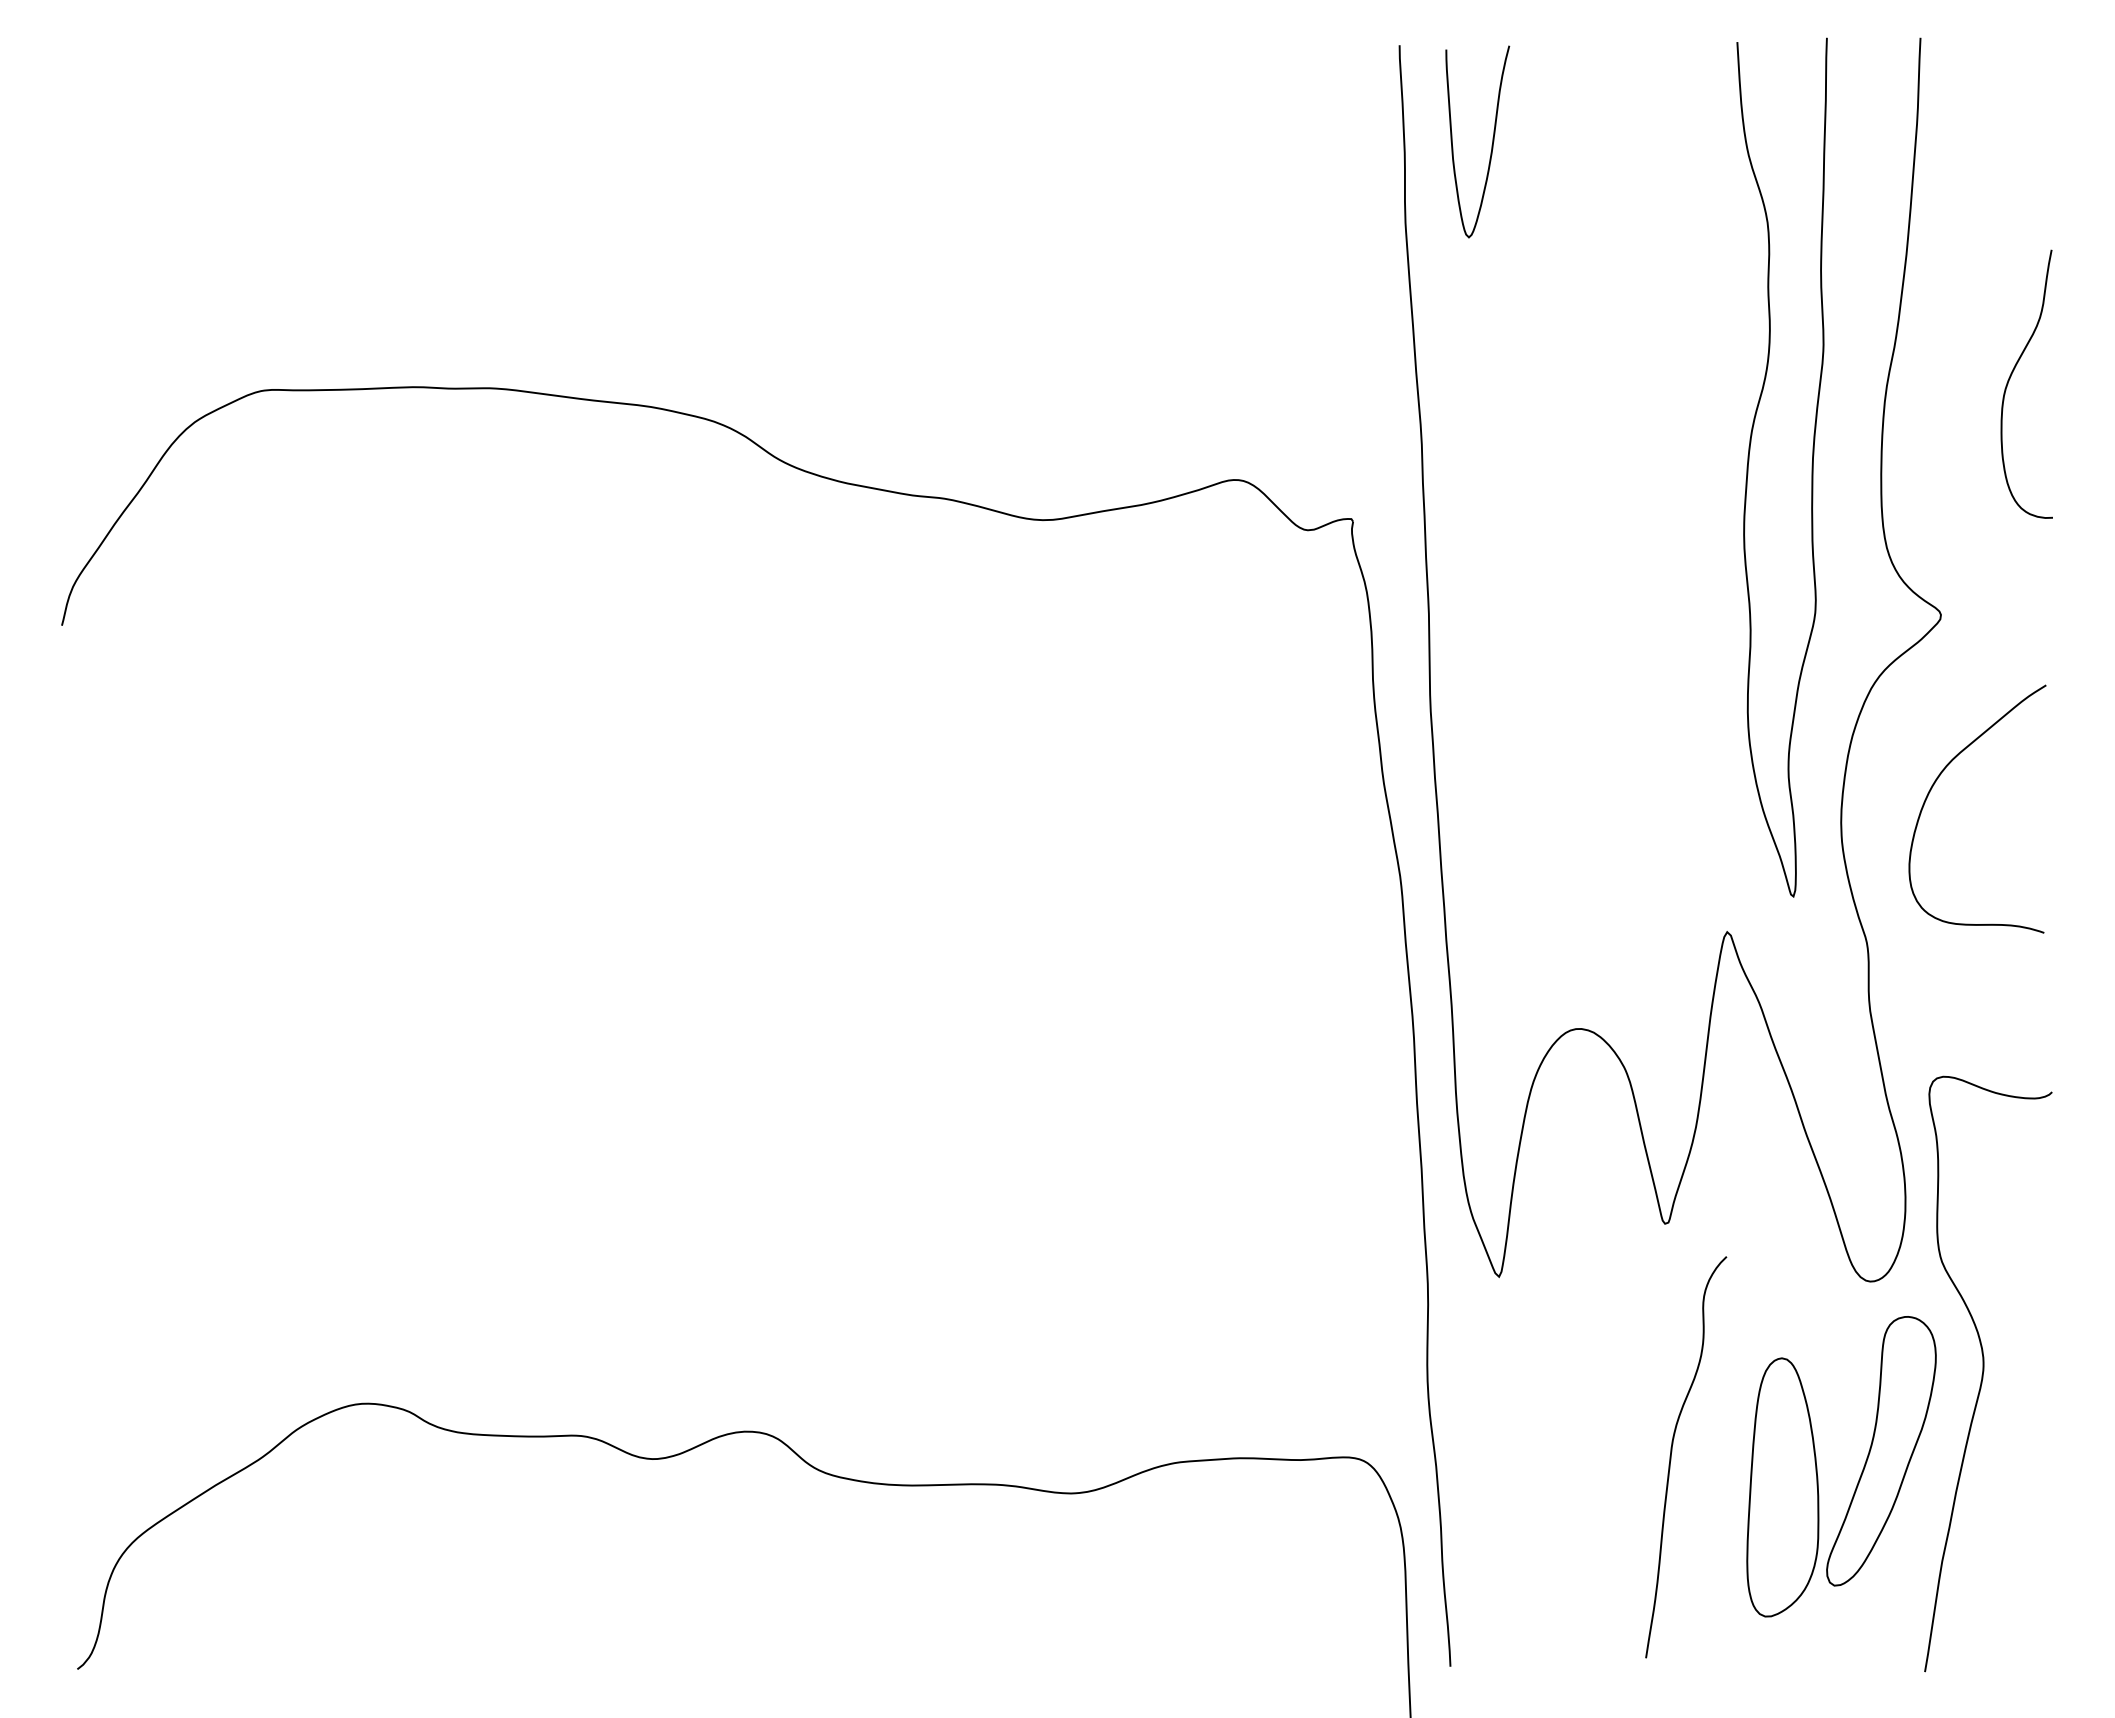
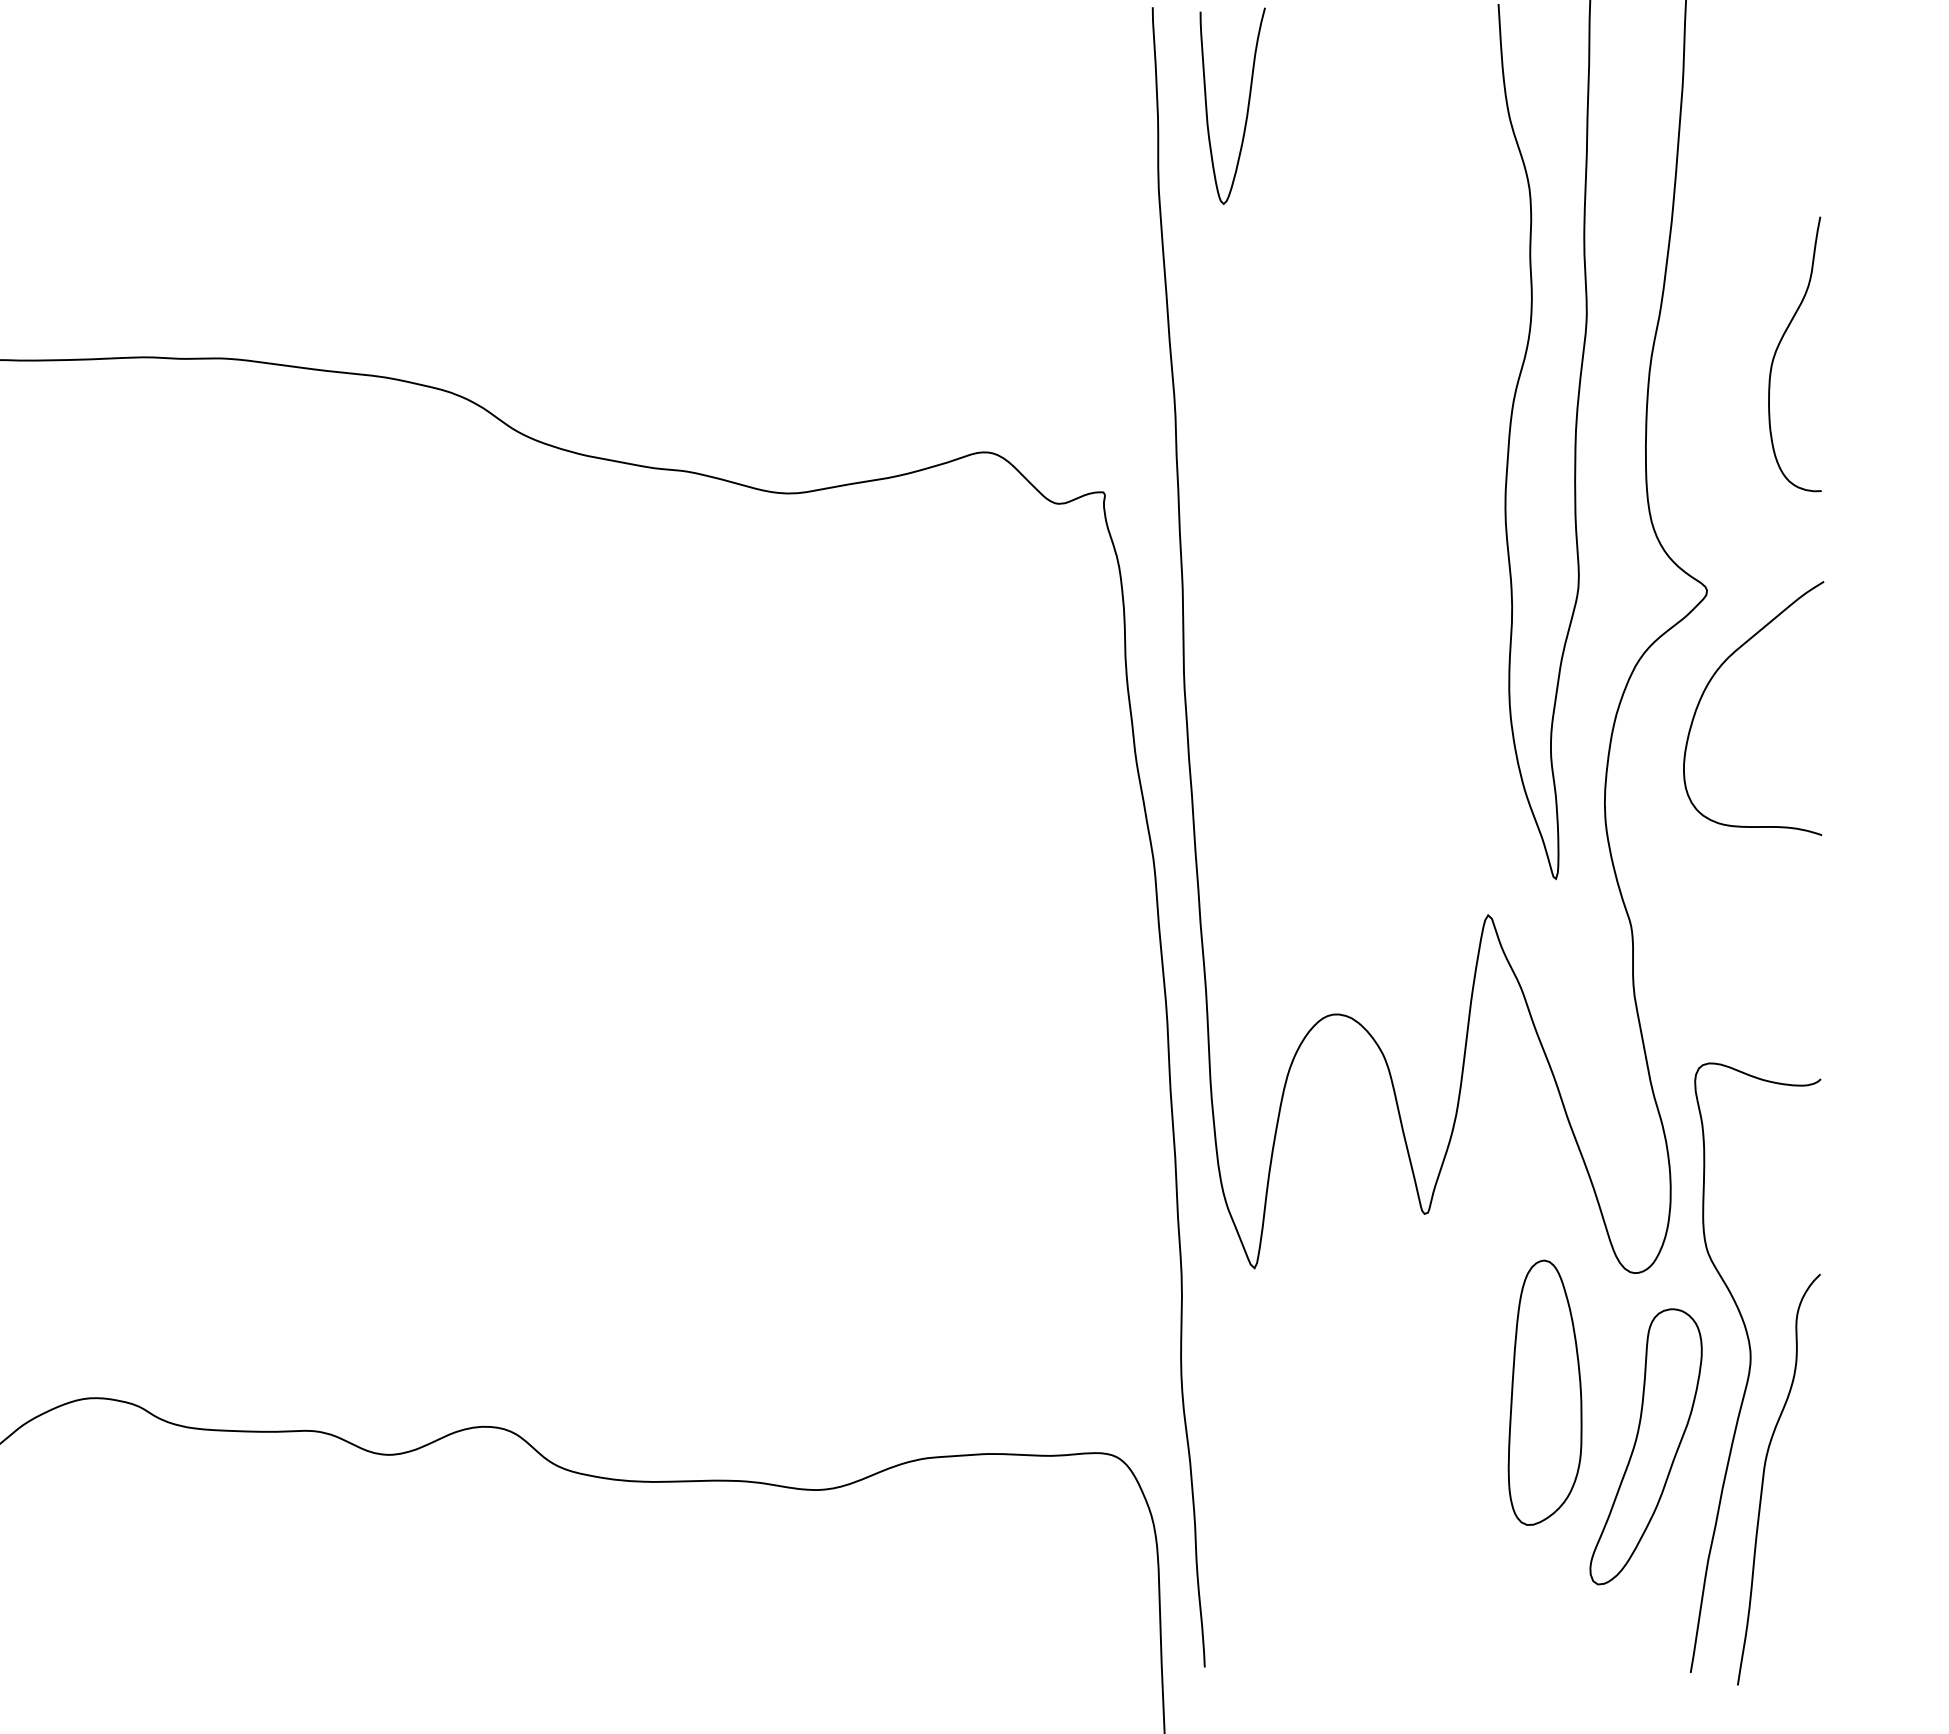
curve: (1935, 783) -> (1710, 682), moved
curve: (1672, 1452) -> (1764, 1474), moved
part: (1782, 1487) -> (1544, 1392), moved

